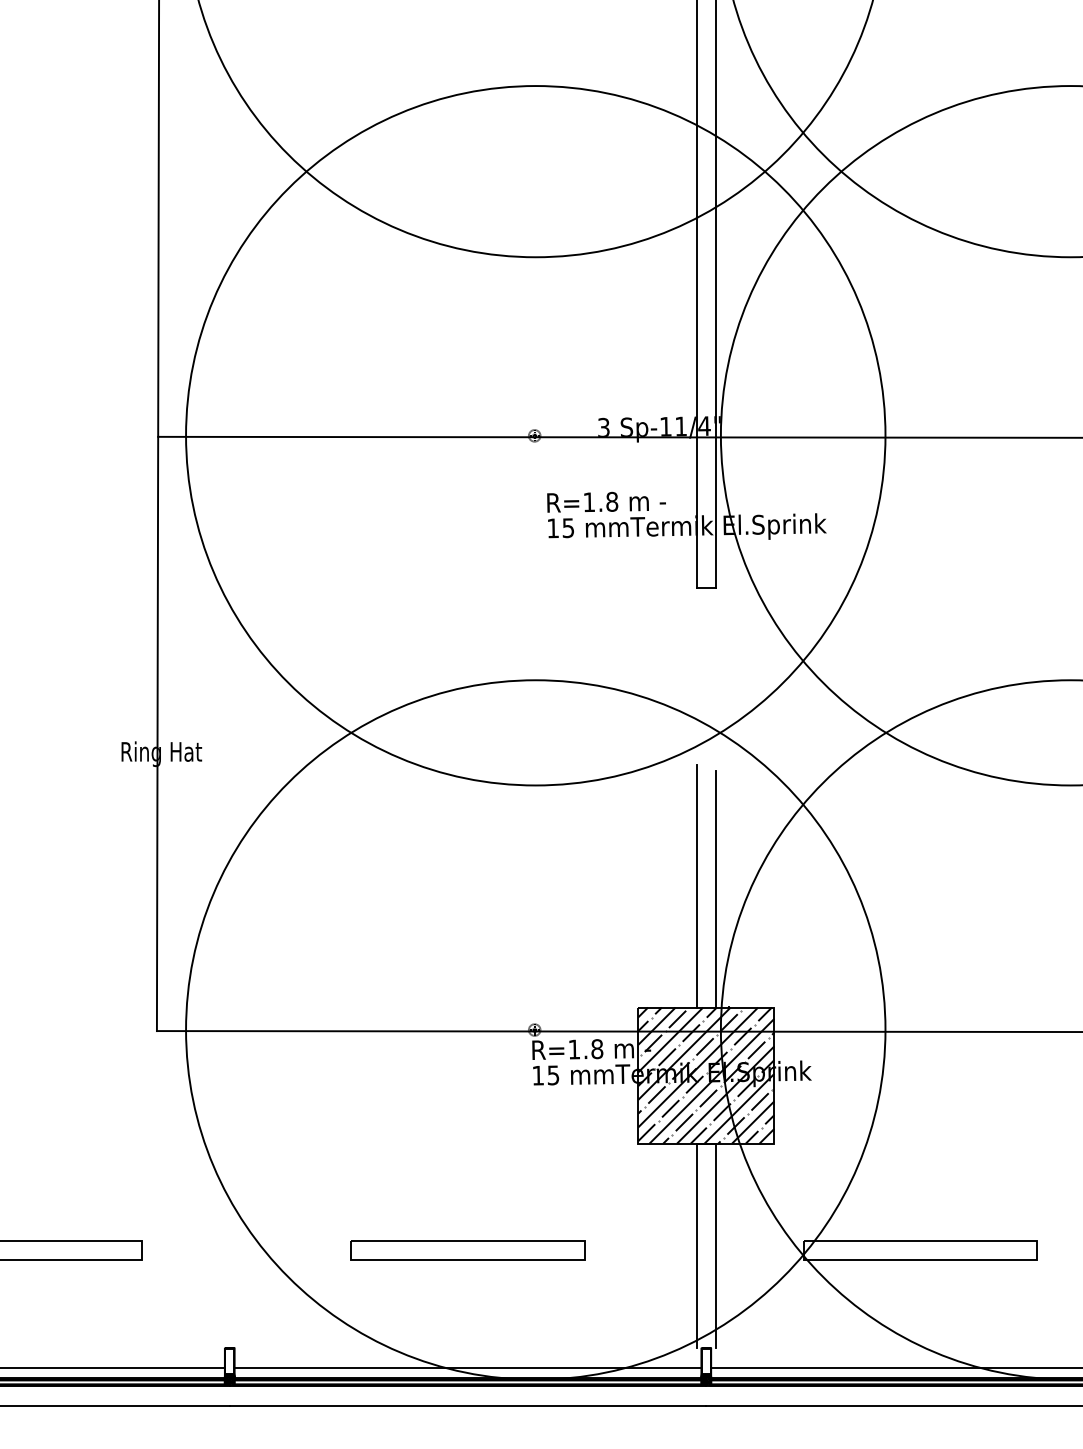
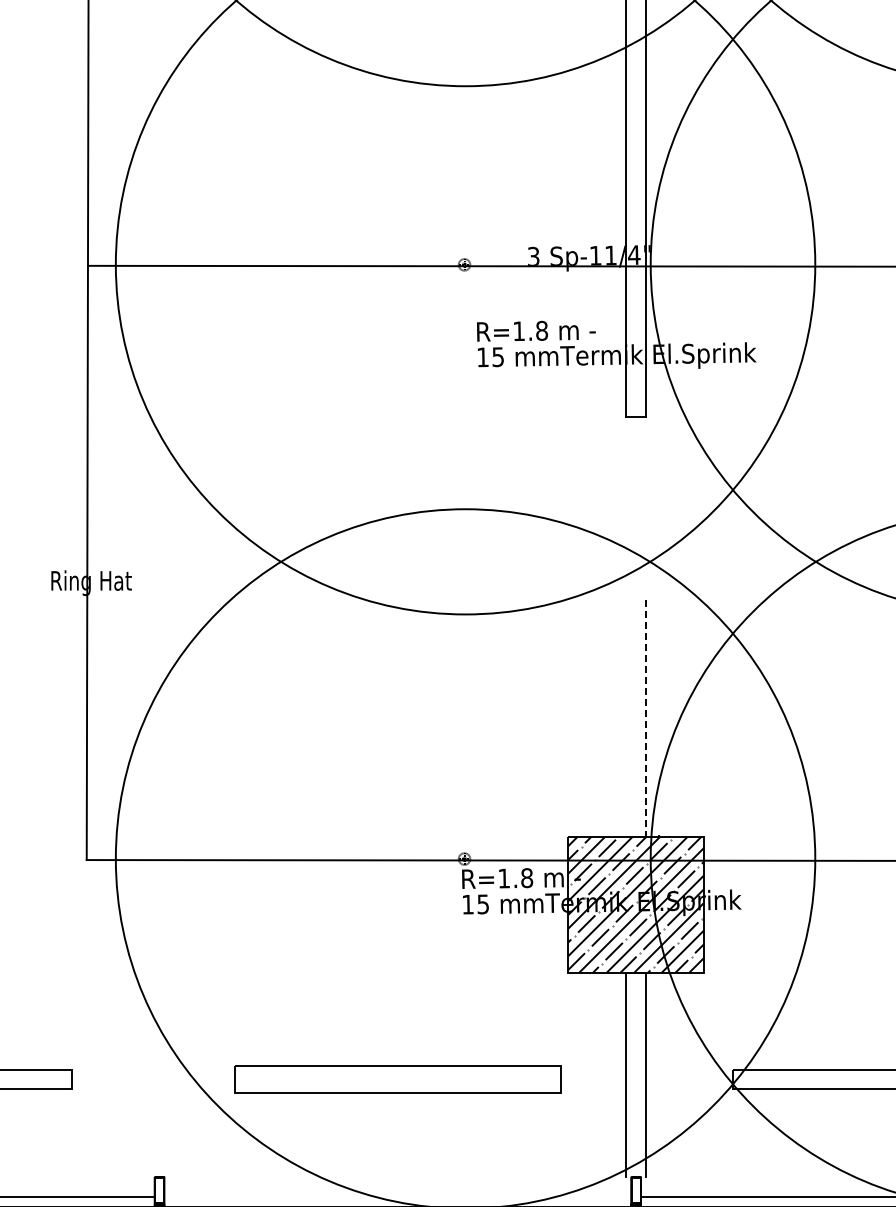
line: (696, 886) -> (626, 715), removed
line: (716, 889) -> (646, 718), solid -> dashed
part: (467, 1250) -> (397, 1079), size x1.4
line: (467, 1367) -> (397, 1196), removed

